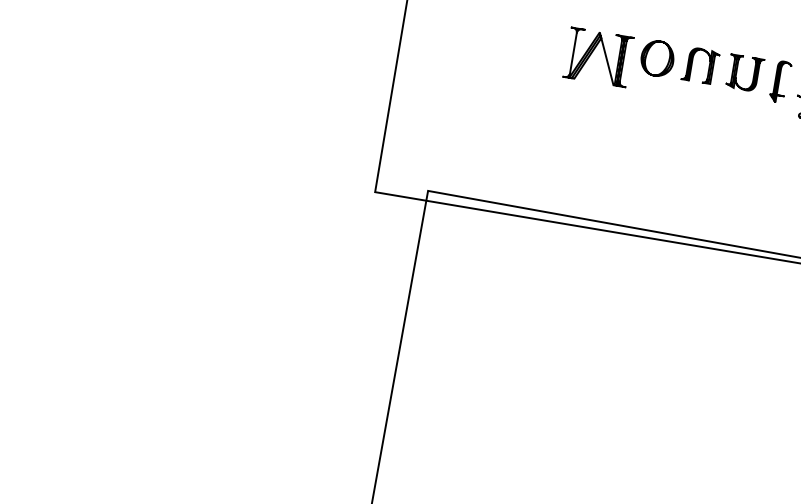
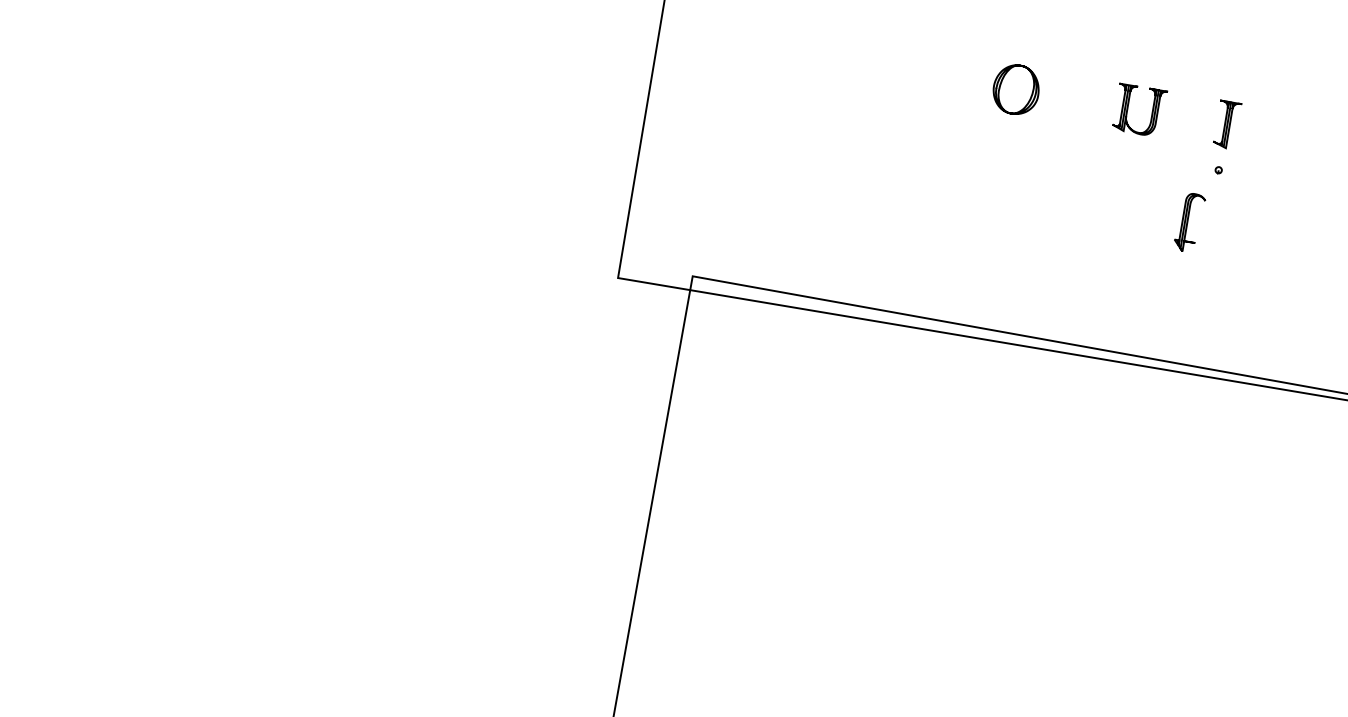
curve: (605, 57) -> (942, 87), removed
part: (692, 64) -> (1065, 98), removed
curve: (779, 81) -> (1188, 222), moved

